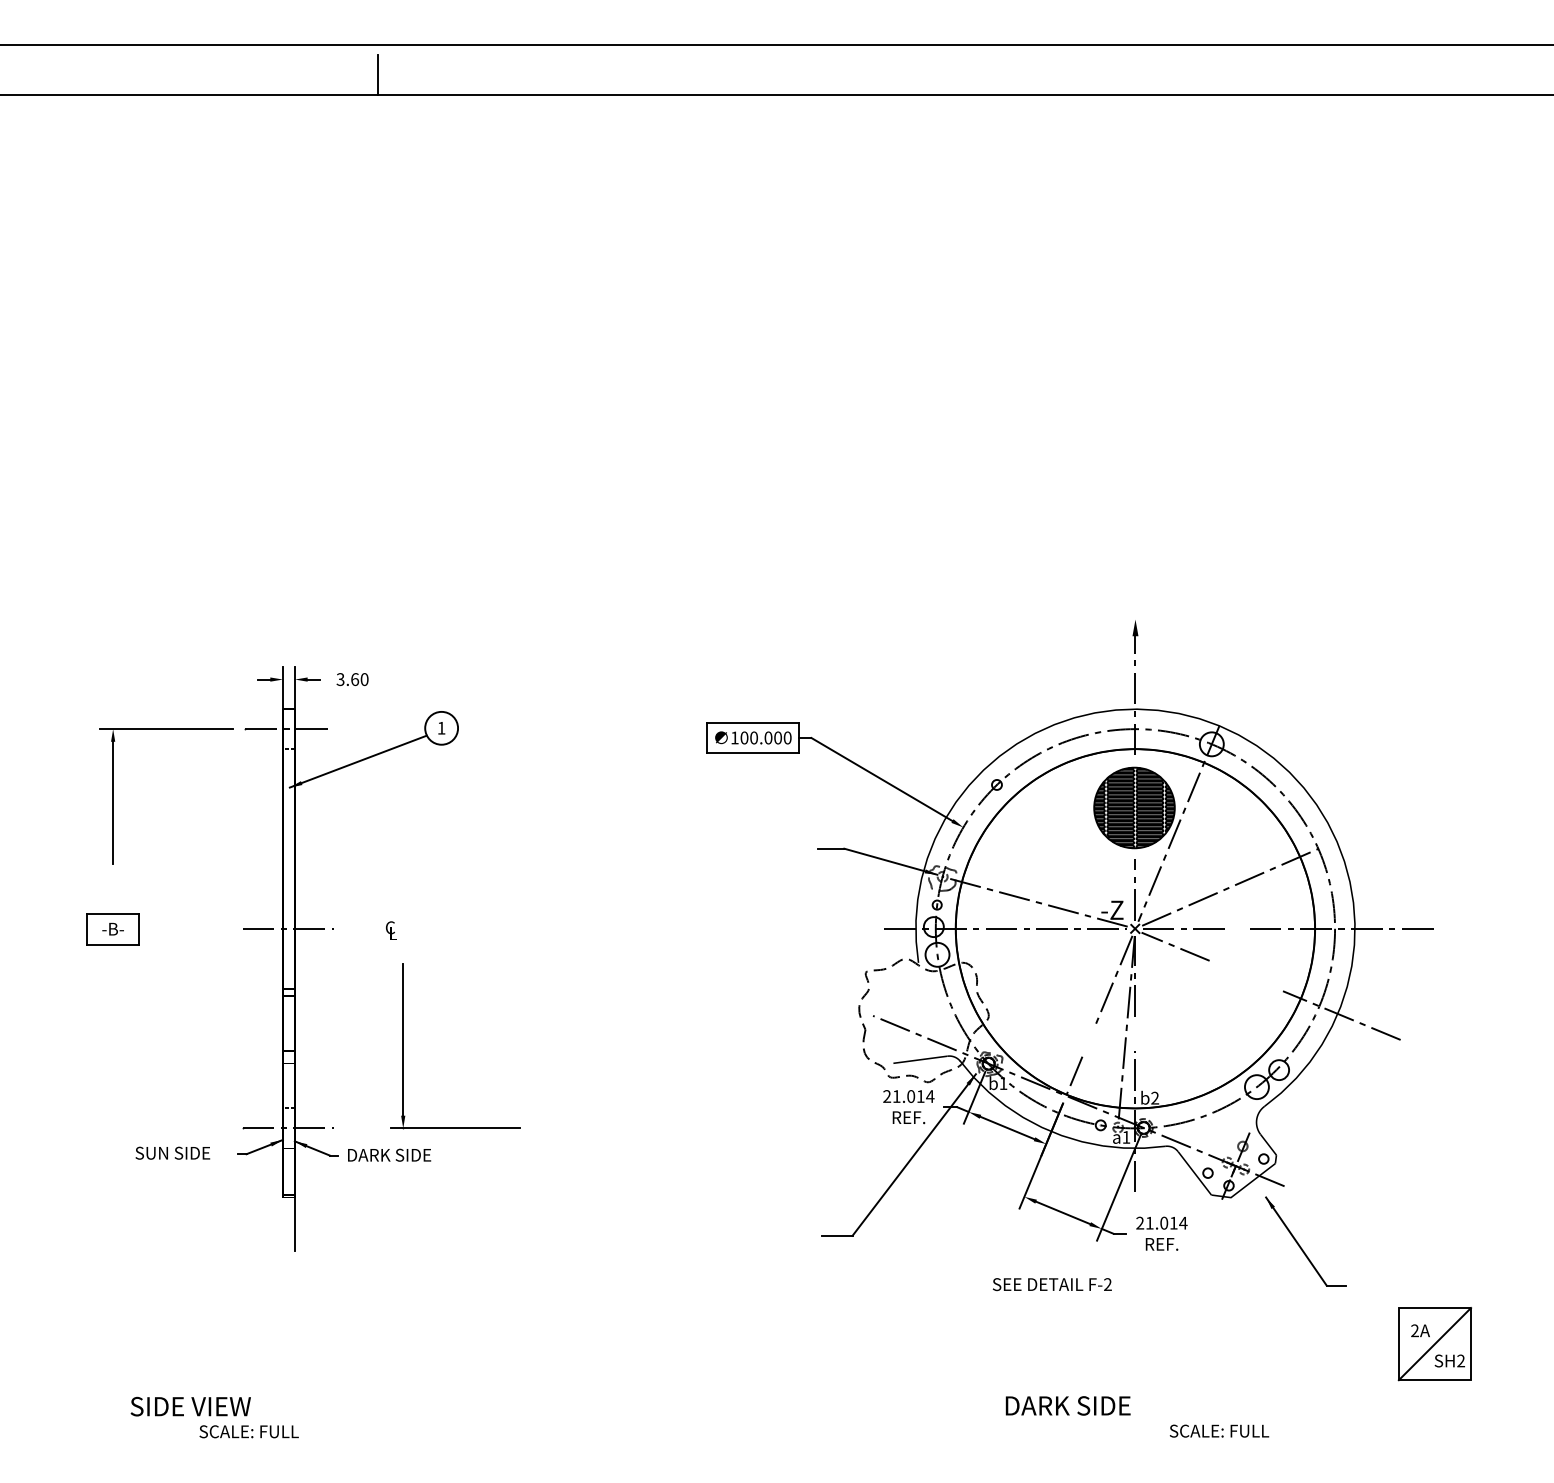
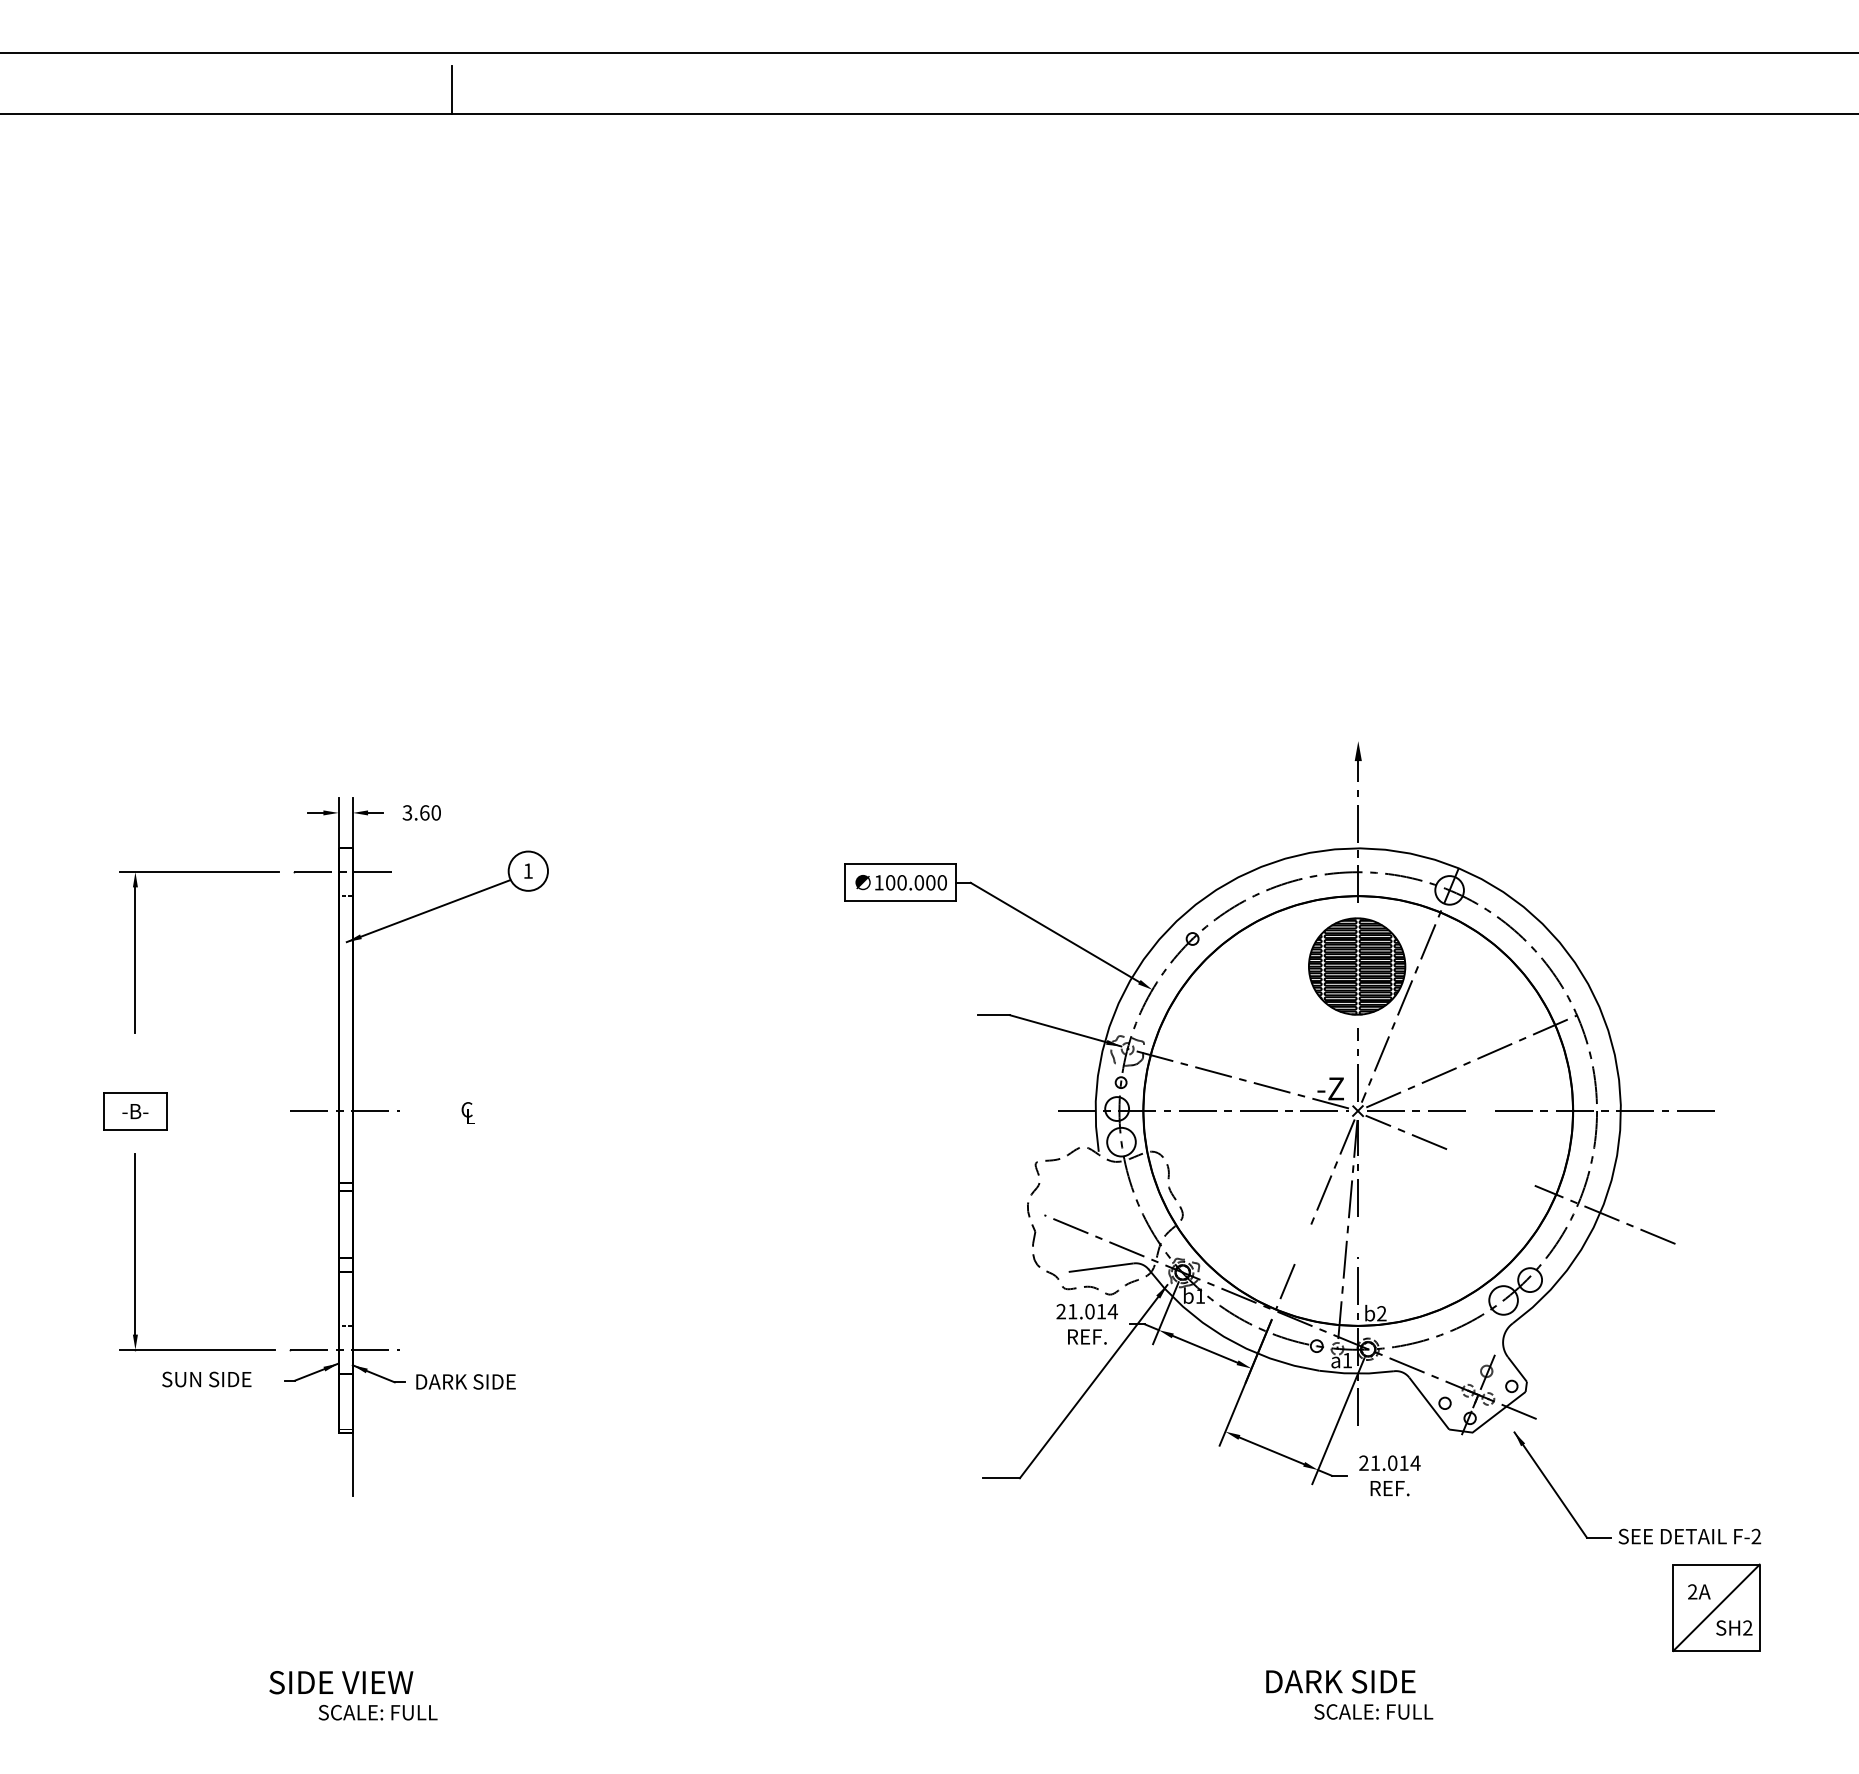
part: (403, 1047) -> (135, 1252), moved
text: (1052, 1284) -> (1689, 1536), moved
text: (1067, 1405) -> (1340, 1681), moved
text: (190, 1406) -> (341, 1682), moved
text: (1219, 1430) -> (1373, 1711), moved
text: (248, 1431) -> (377, 1712), moved

